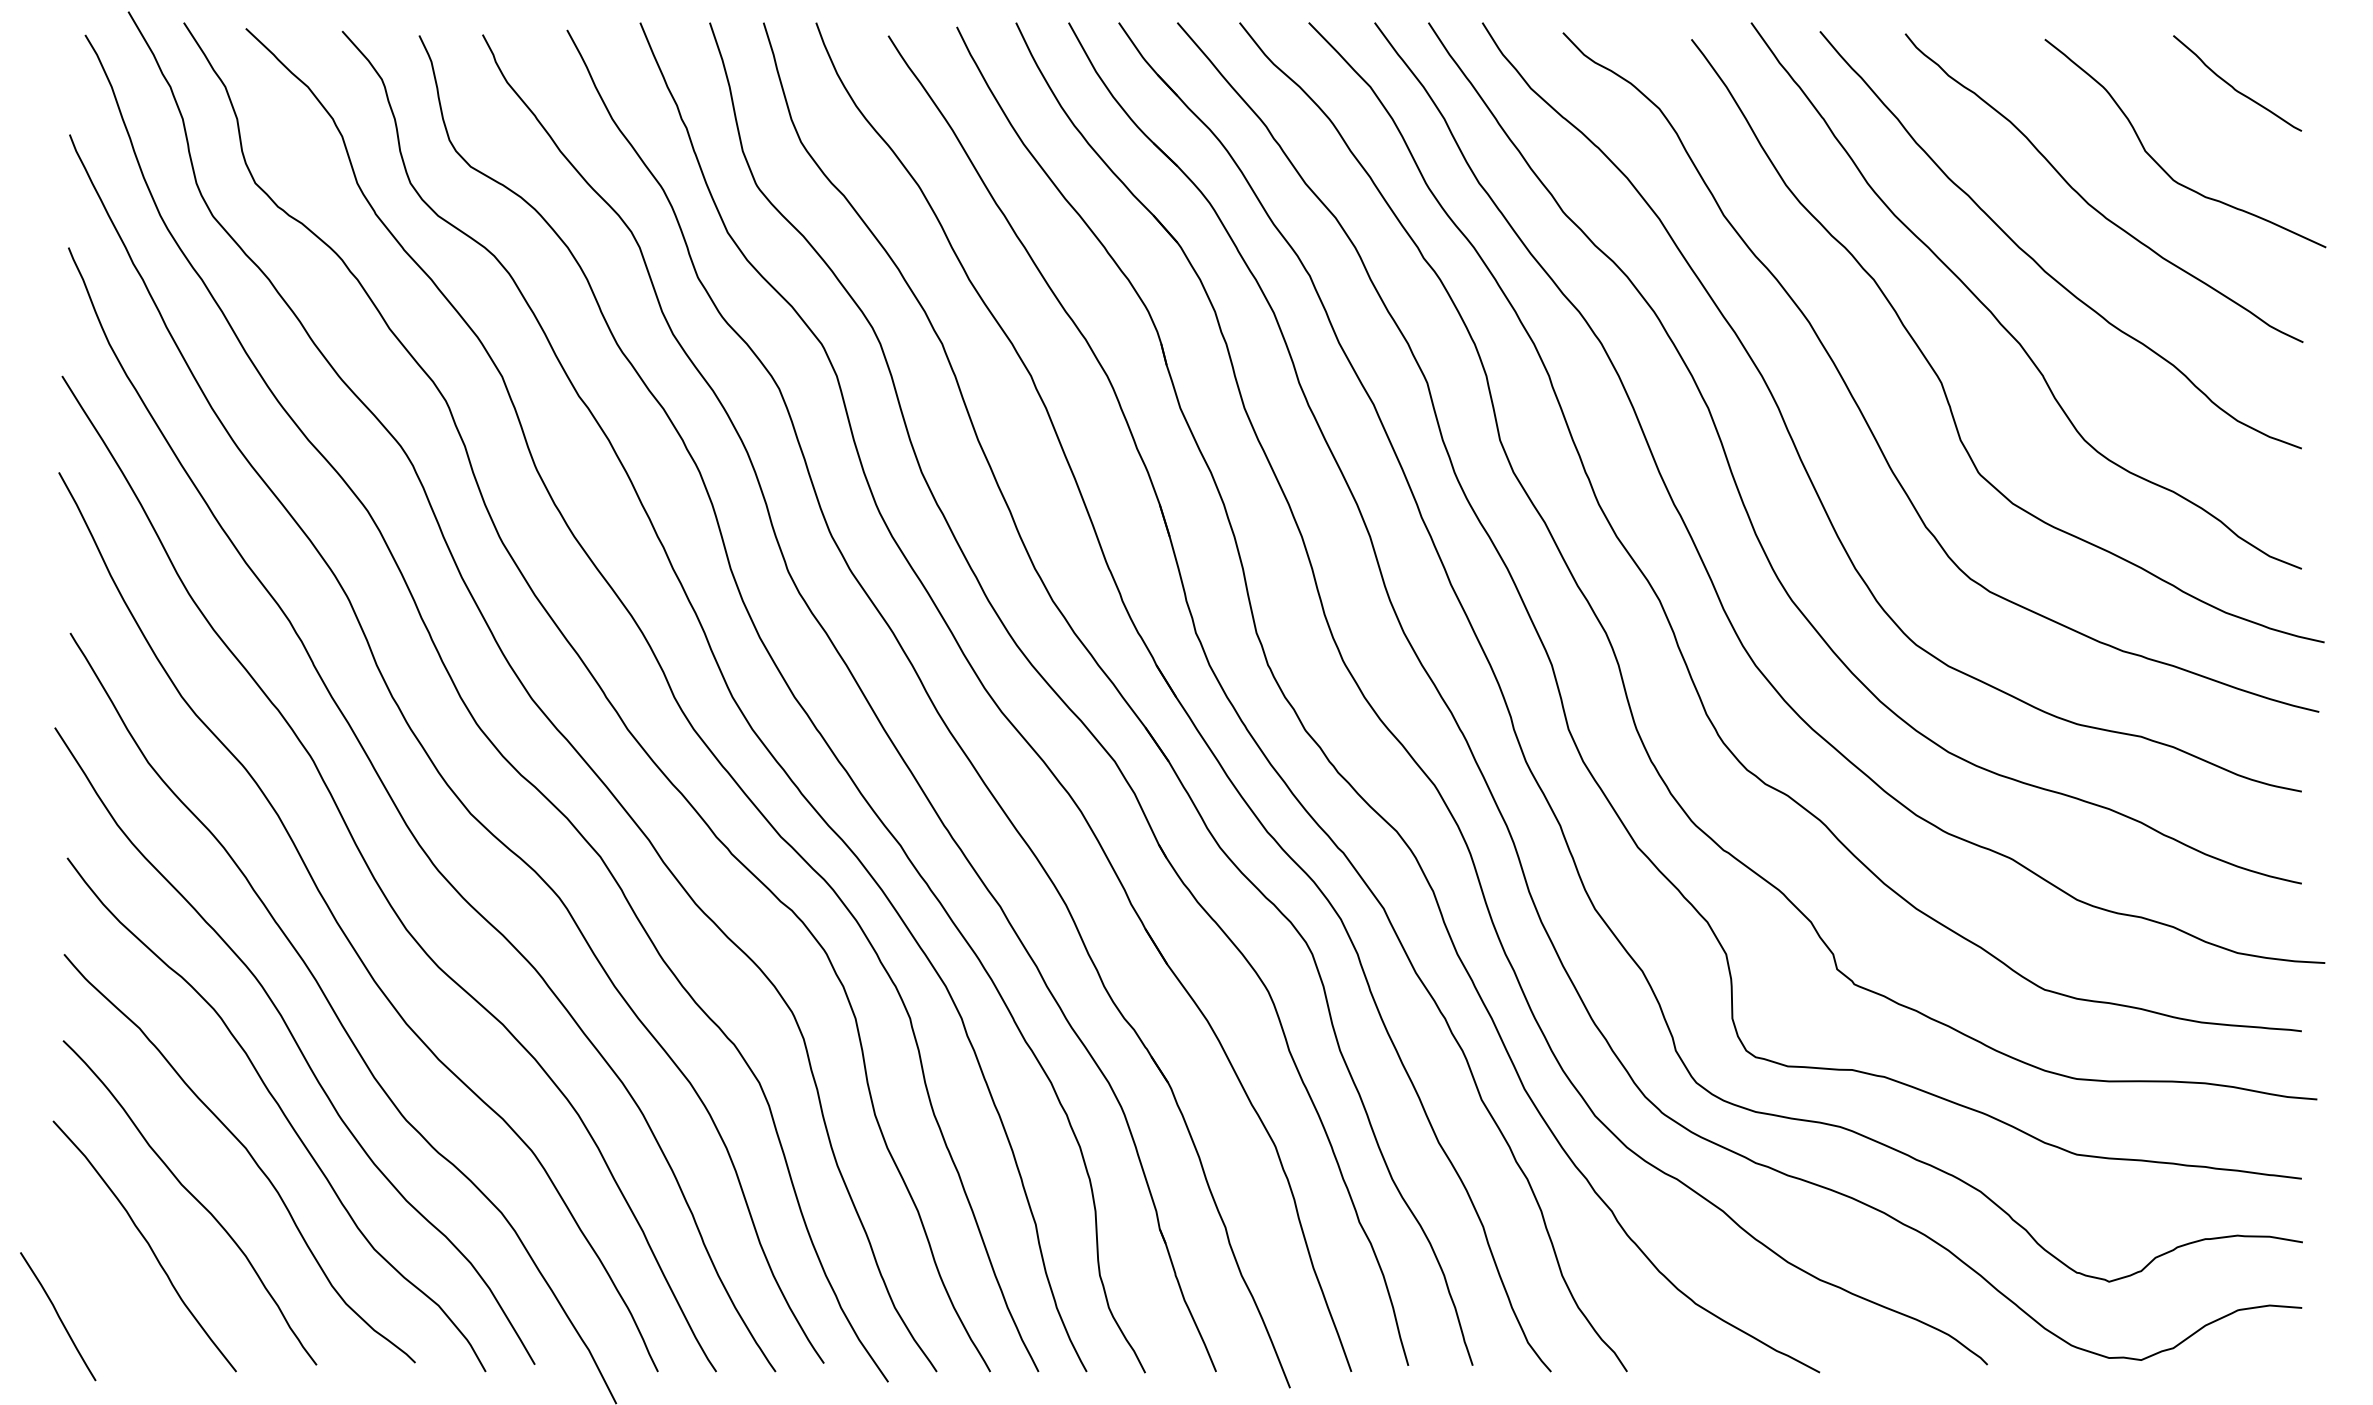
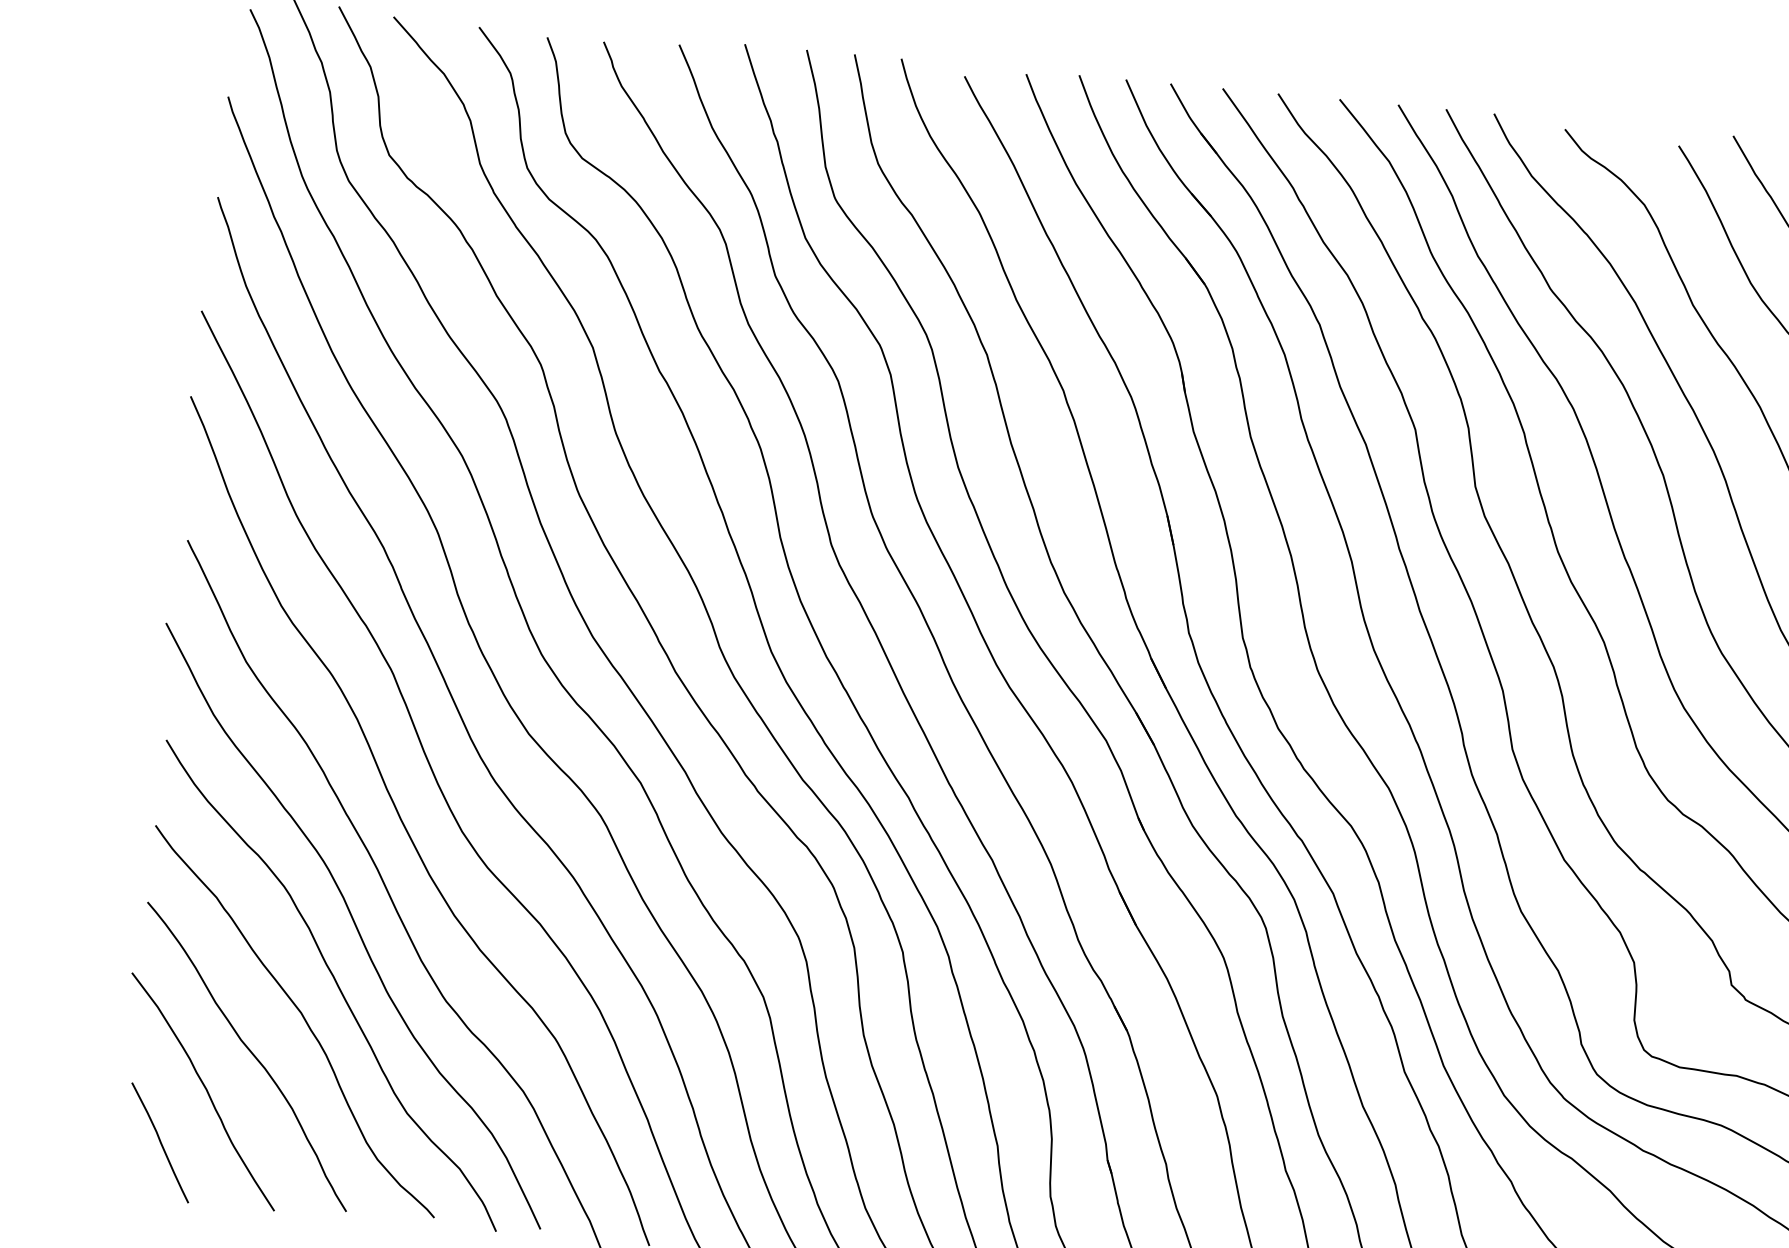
curve: (58, 1316) -> (160, 1142), moved

